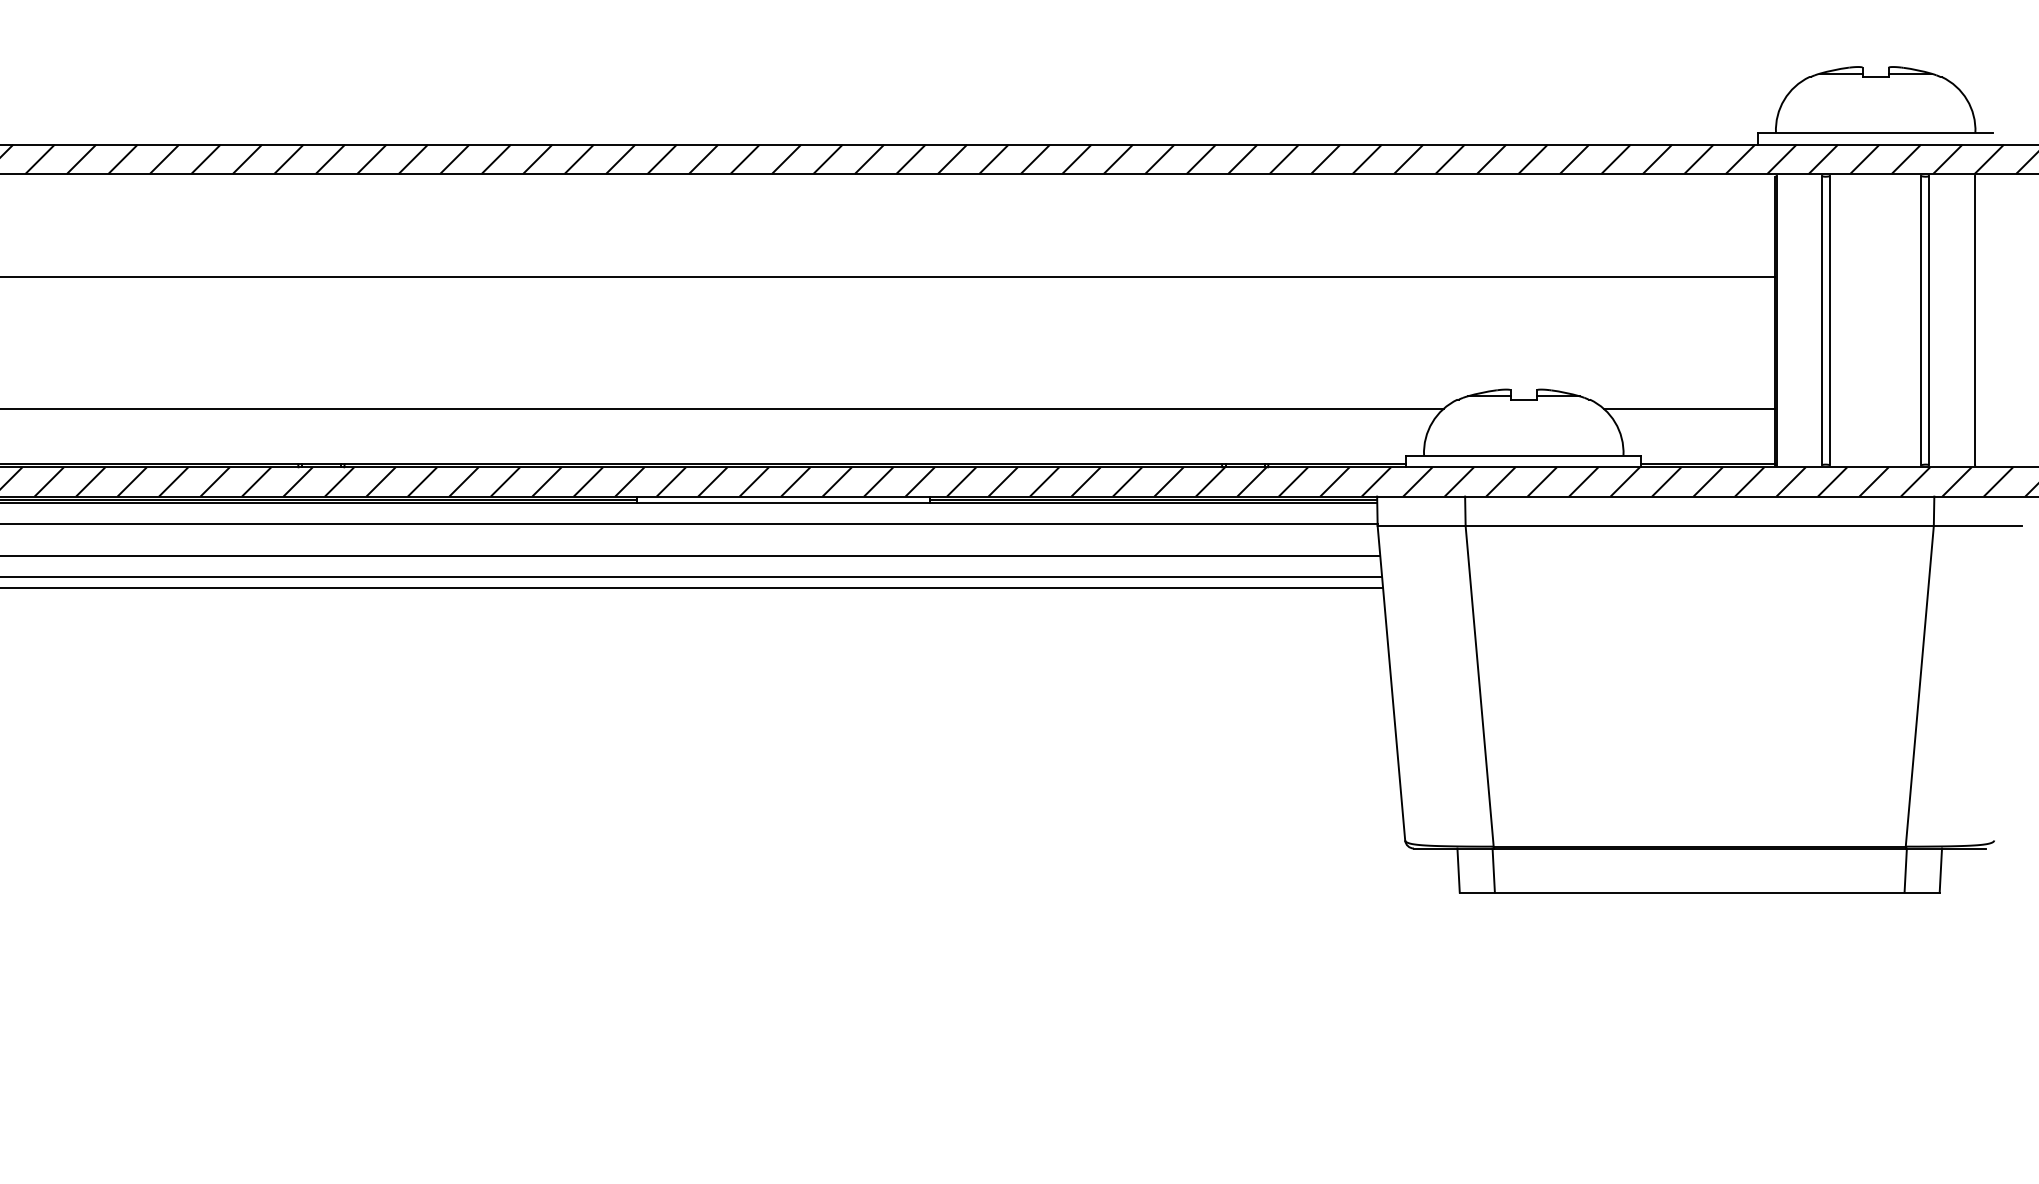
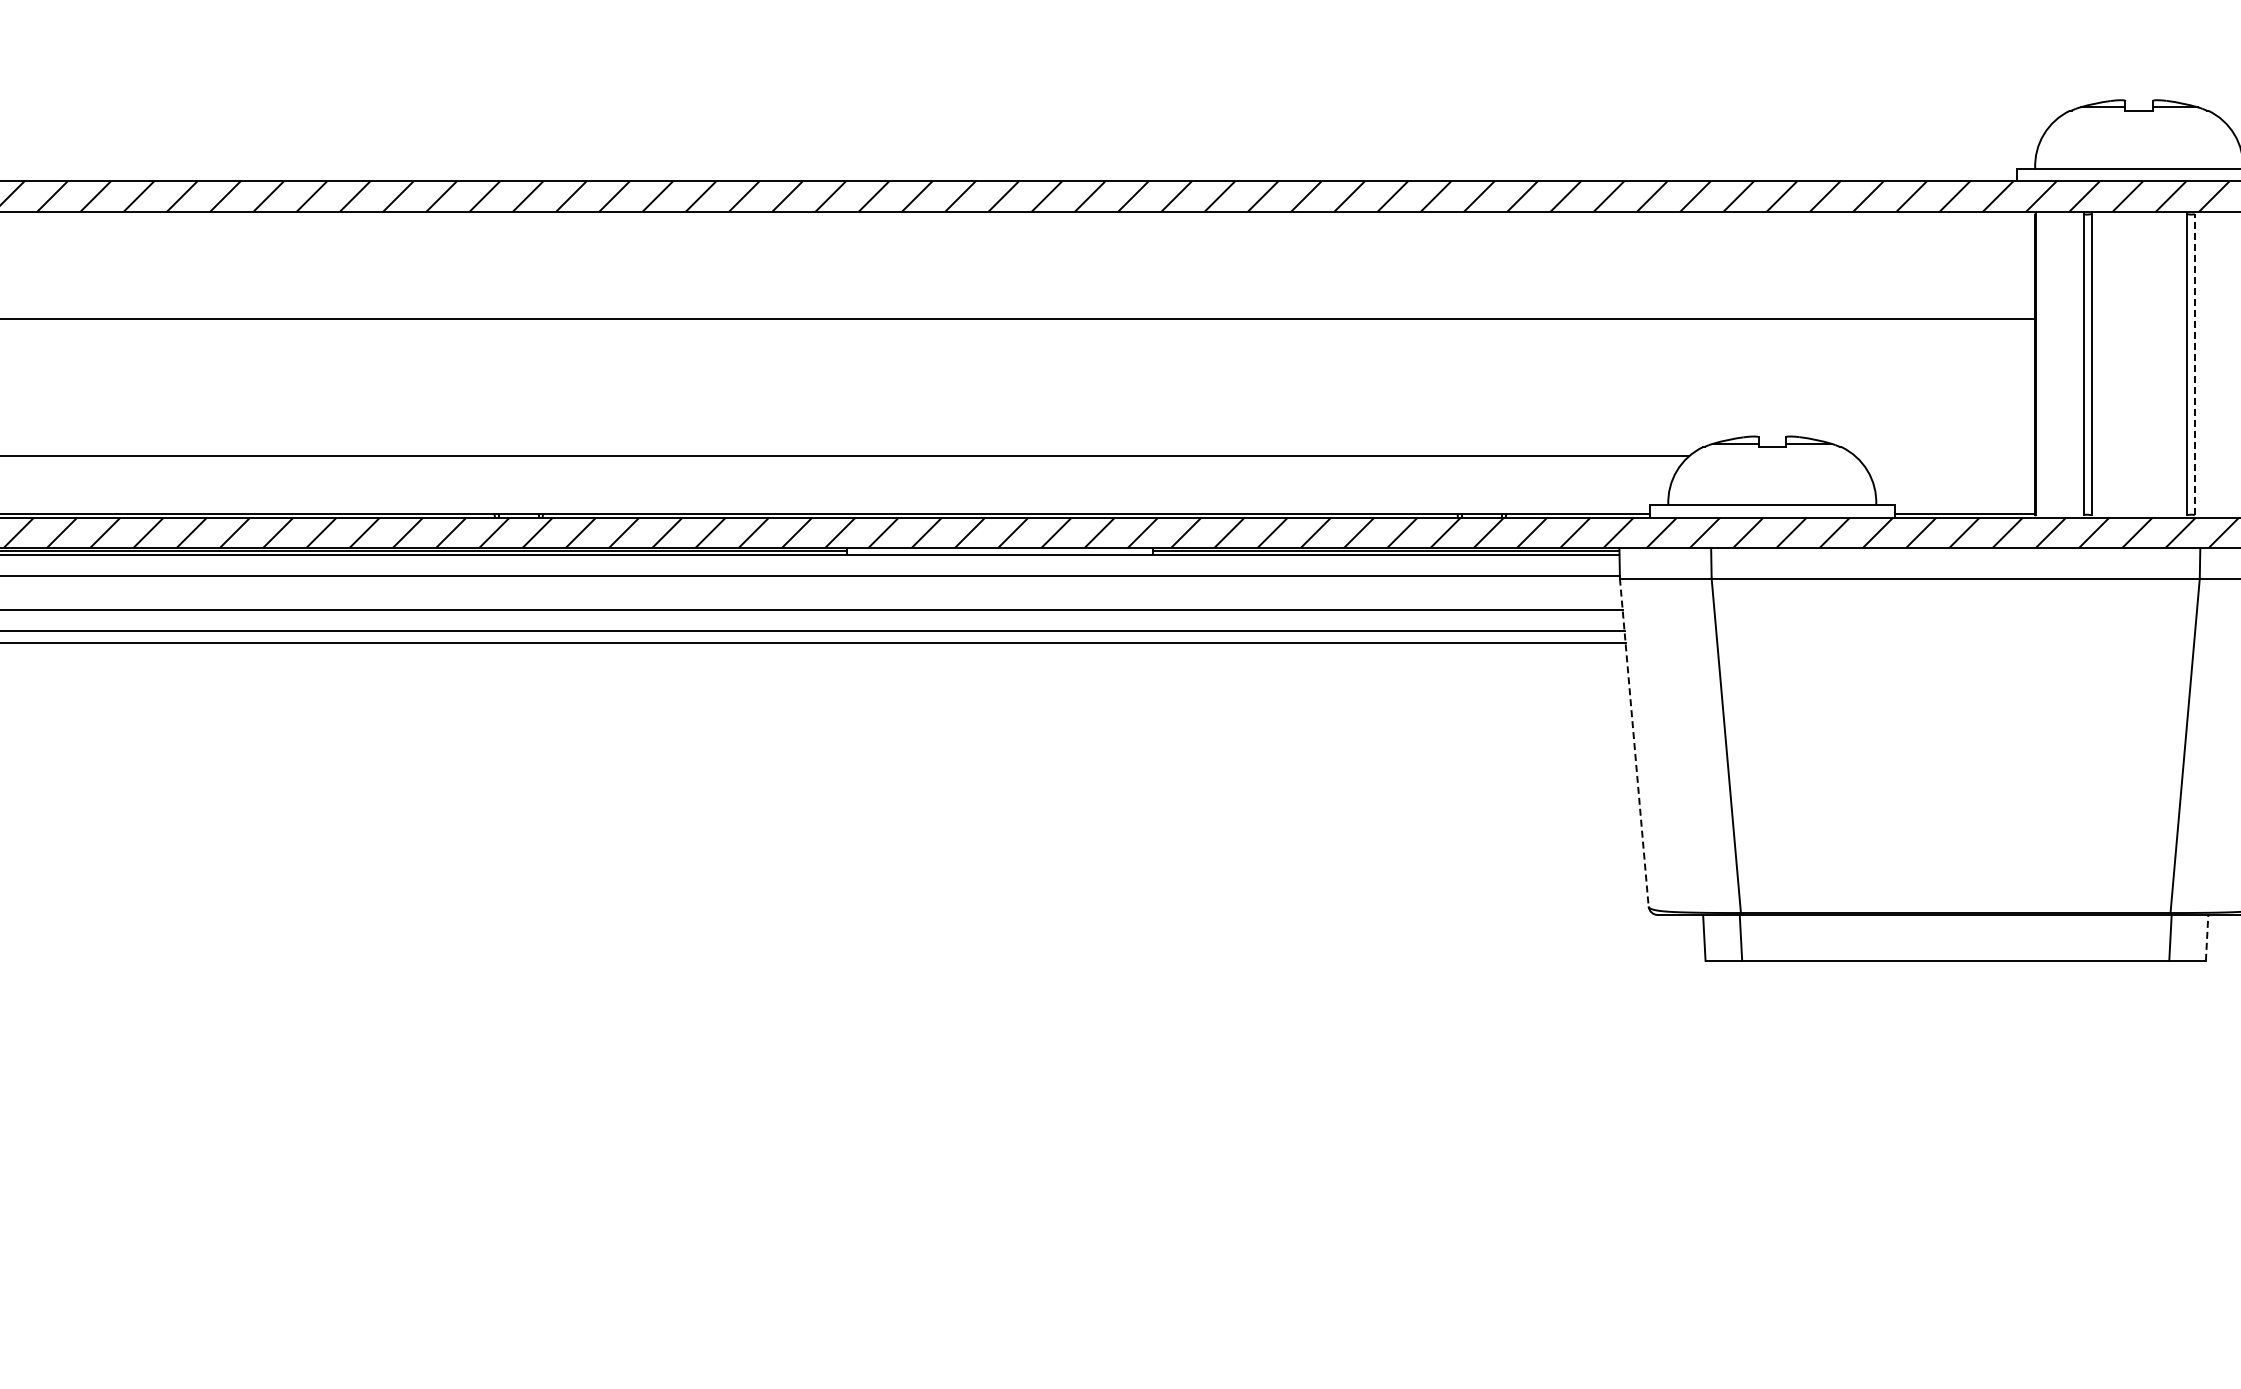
line: (1928, 320) -> (2194, 364), solid -> dashed
line: (1688, 408) -> (1944, 456), removed
line: (1391, 683) -> (1634, 742), solid -> dashed
line: (1941, 870) -> (2207, 937), solid -> dashed

